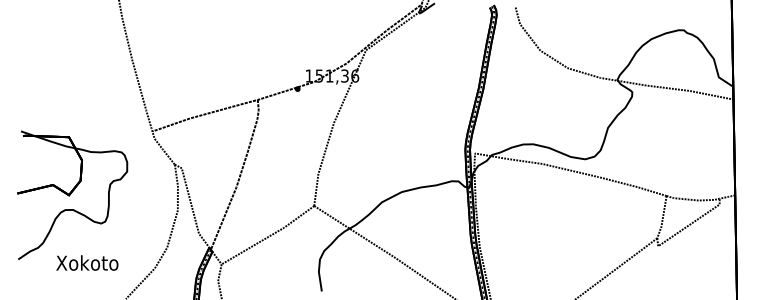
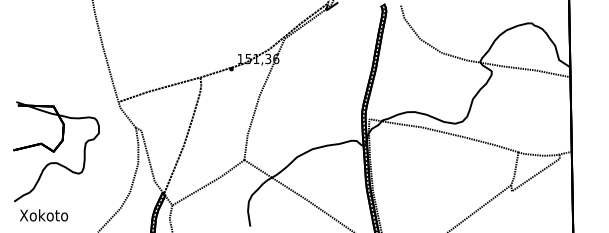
text: (88, 263) -> (44, 215), moved

